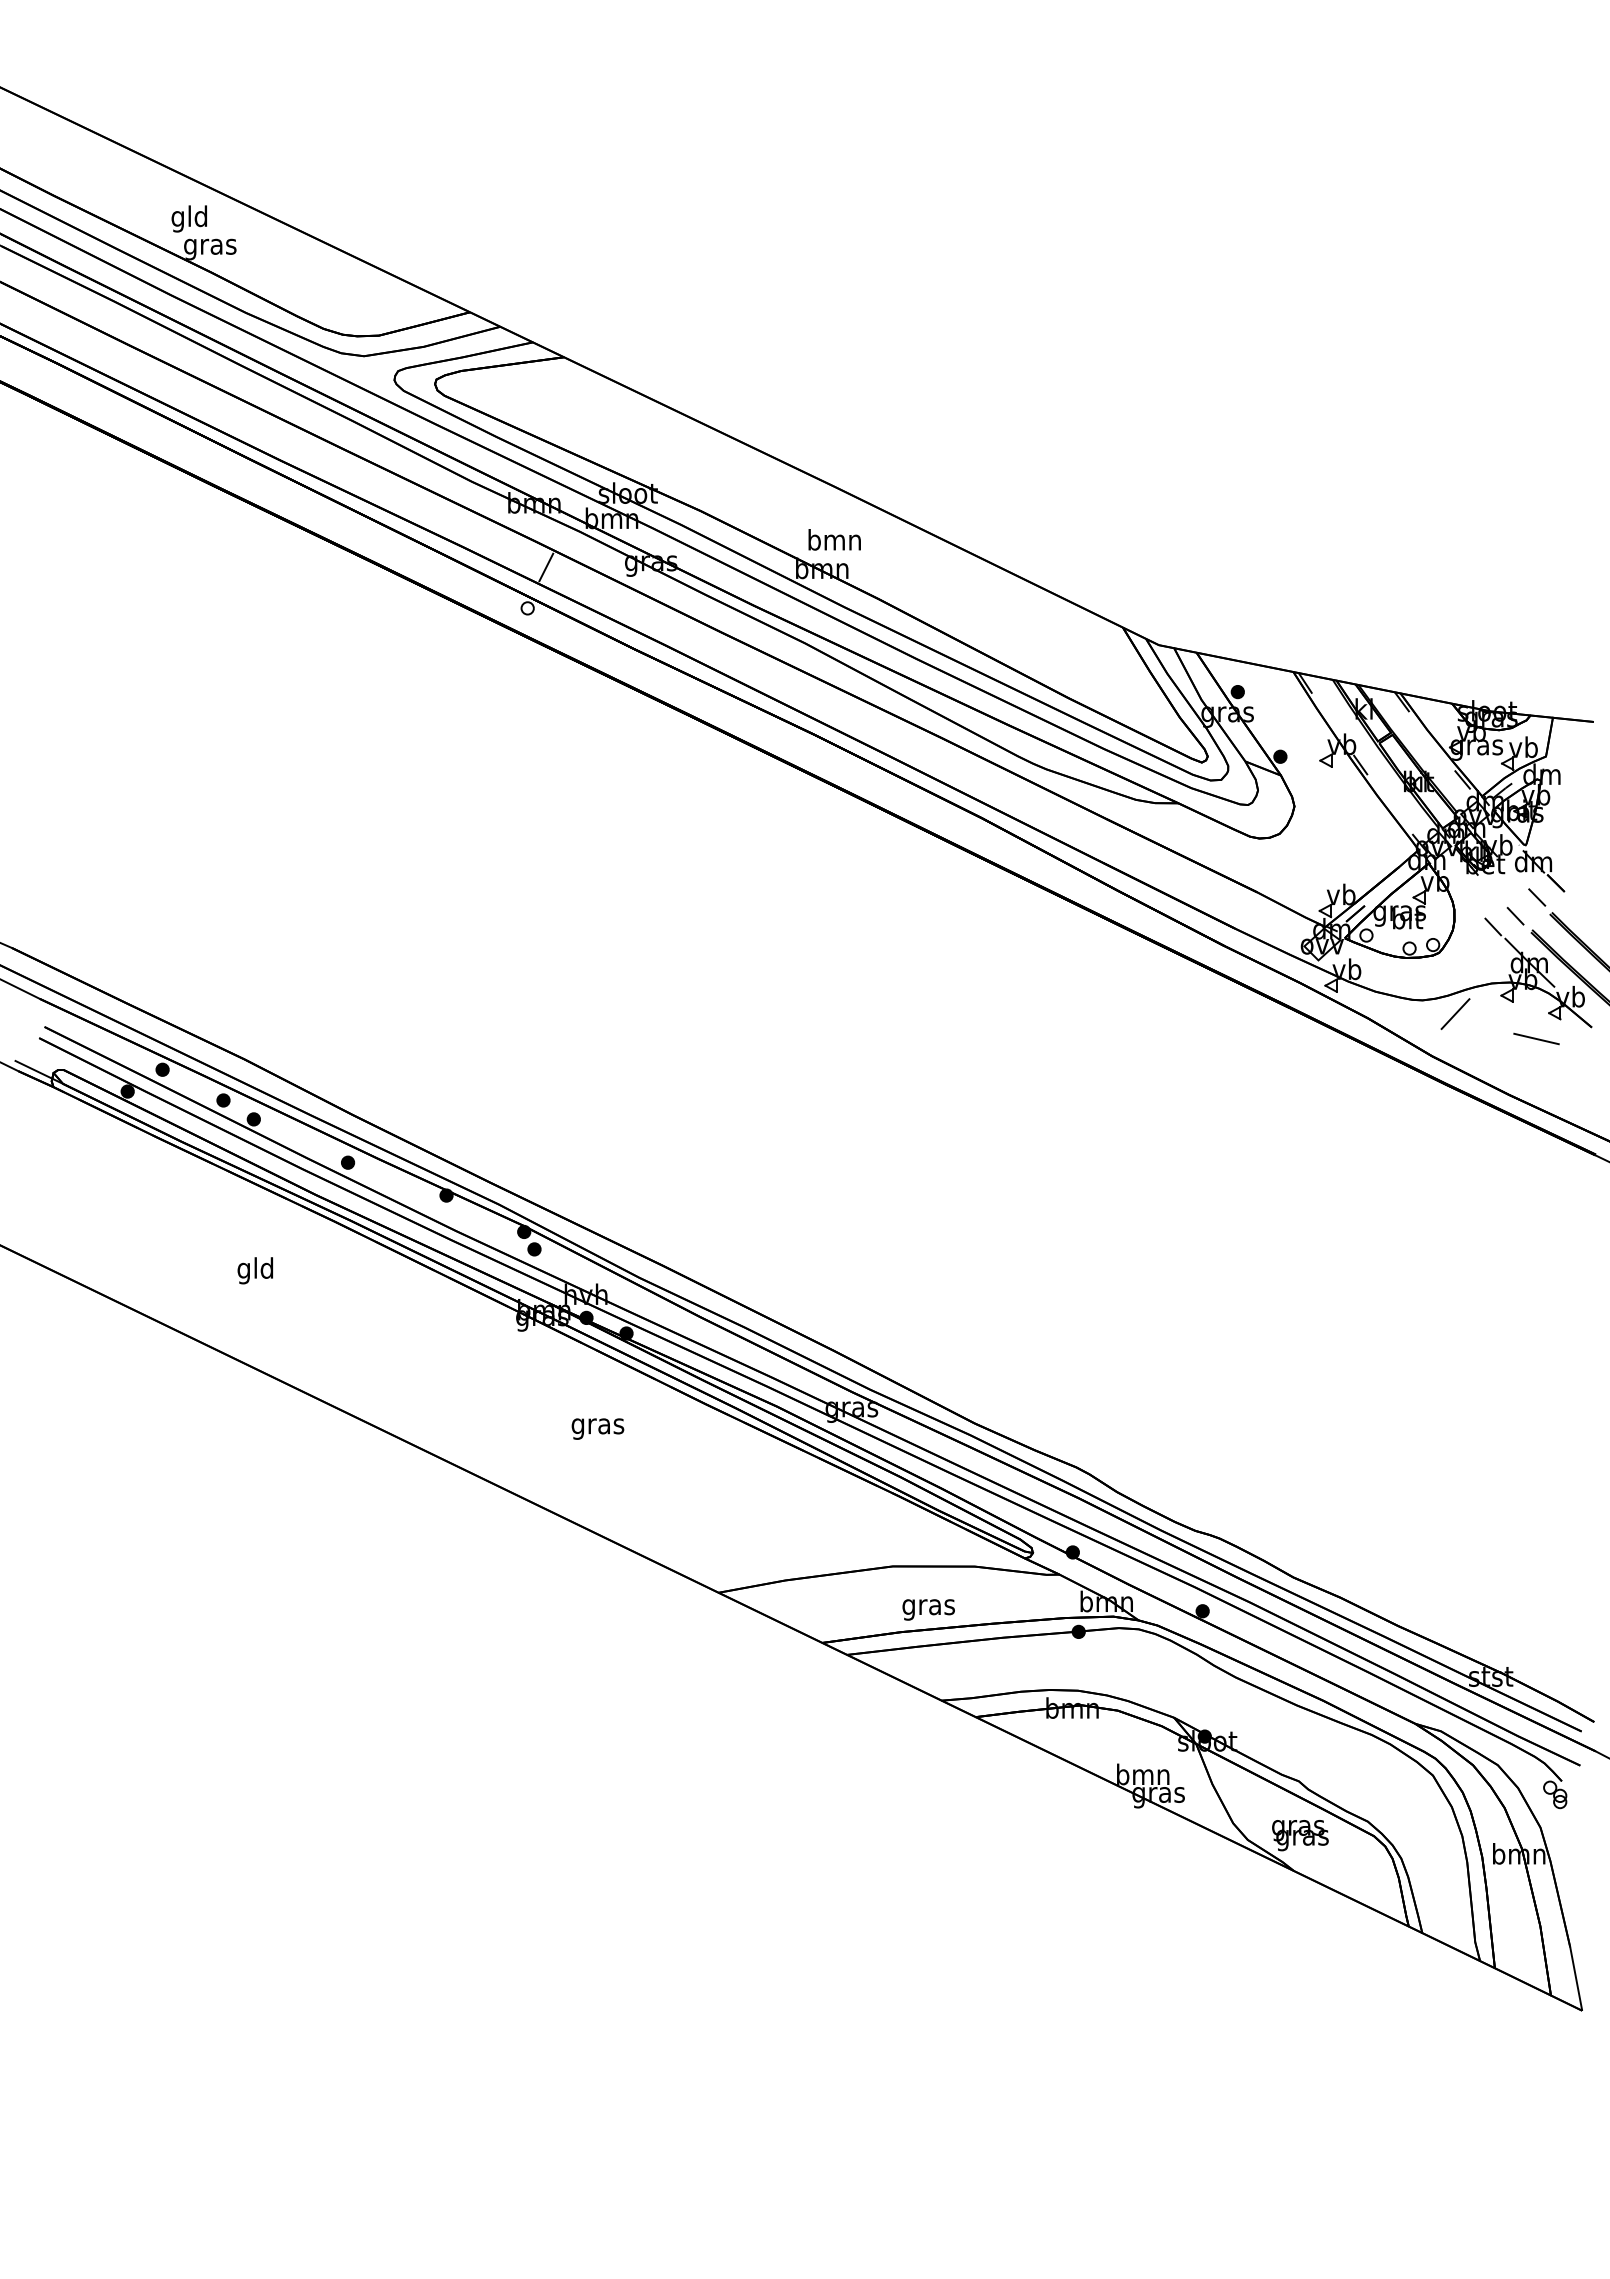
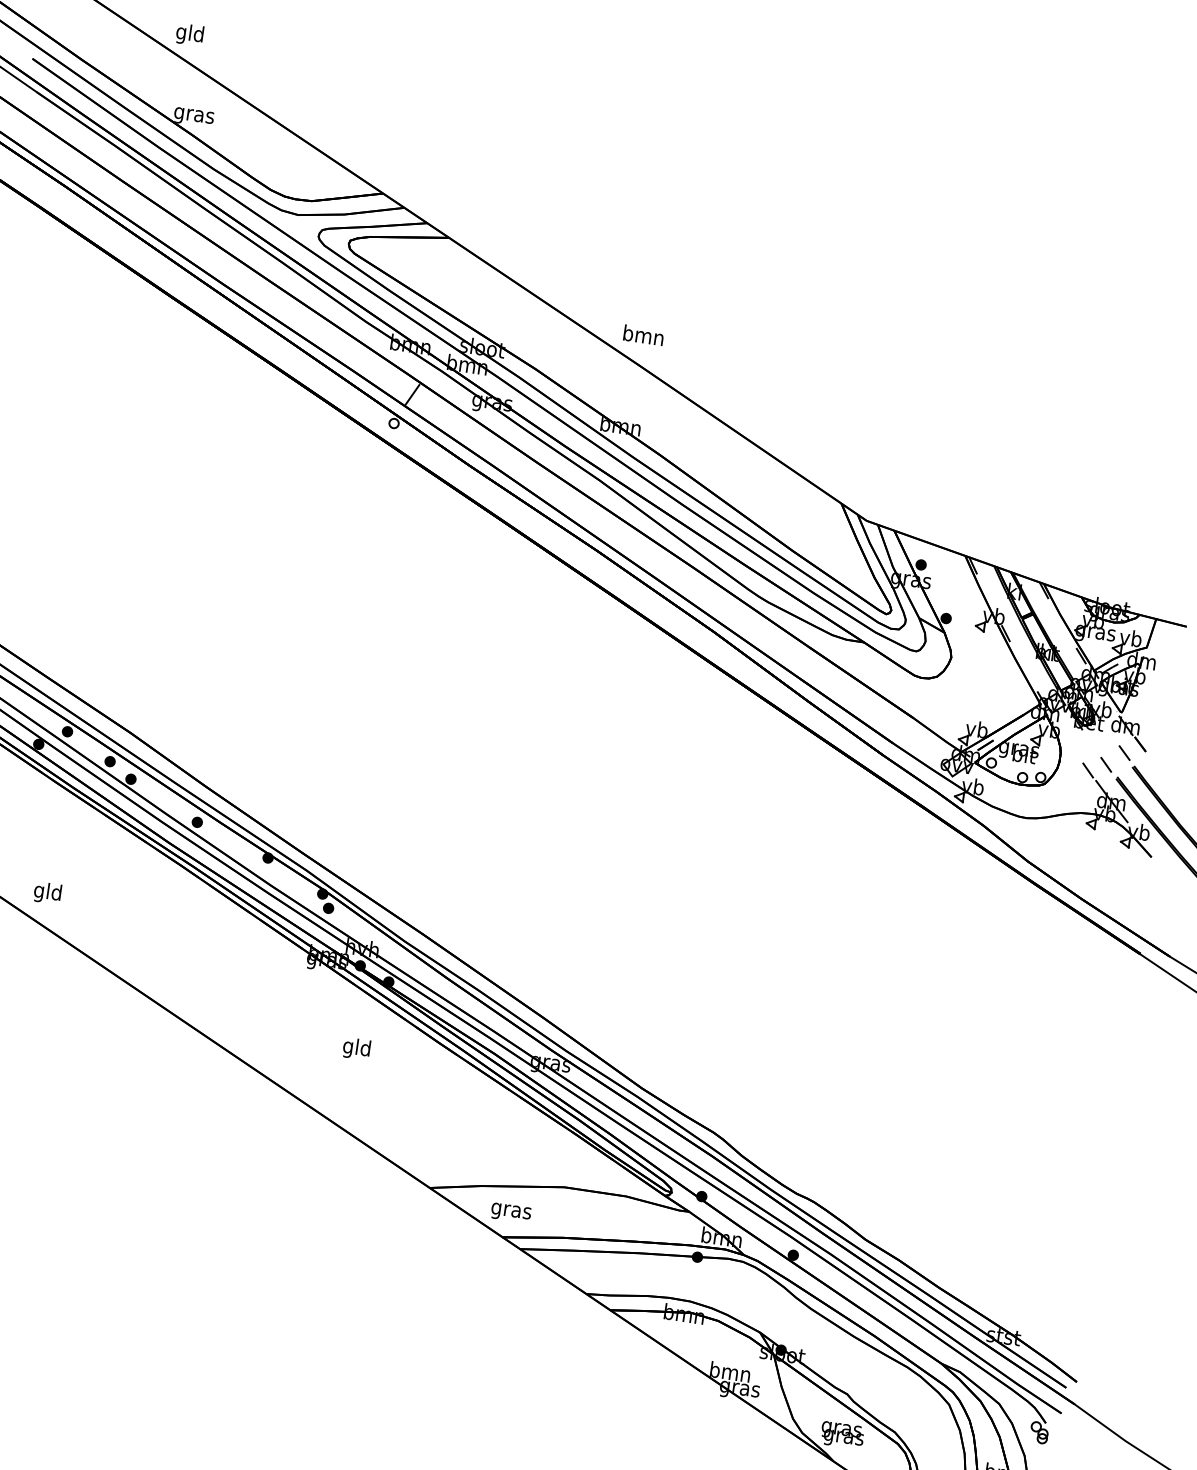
text: (188, 218) -> (189, 34), moved
text: (834, 539) -> (643, 335), moved
line: (1455, 1013) -> (1050, 831), removed
line: (1536, 1038) -> (1108, 859), removed
text: (254, 1270) -> (47, 892), moved
text: (597, 1425) -> (356, 1048), gras -> gld
text: (928, 1609) -> (510, 1212), moved

